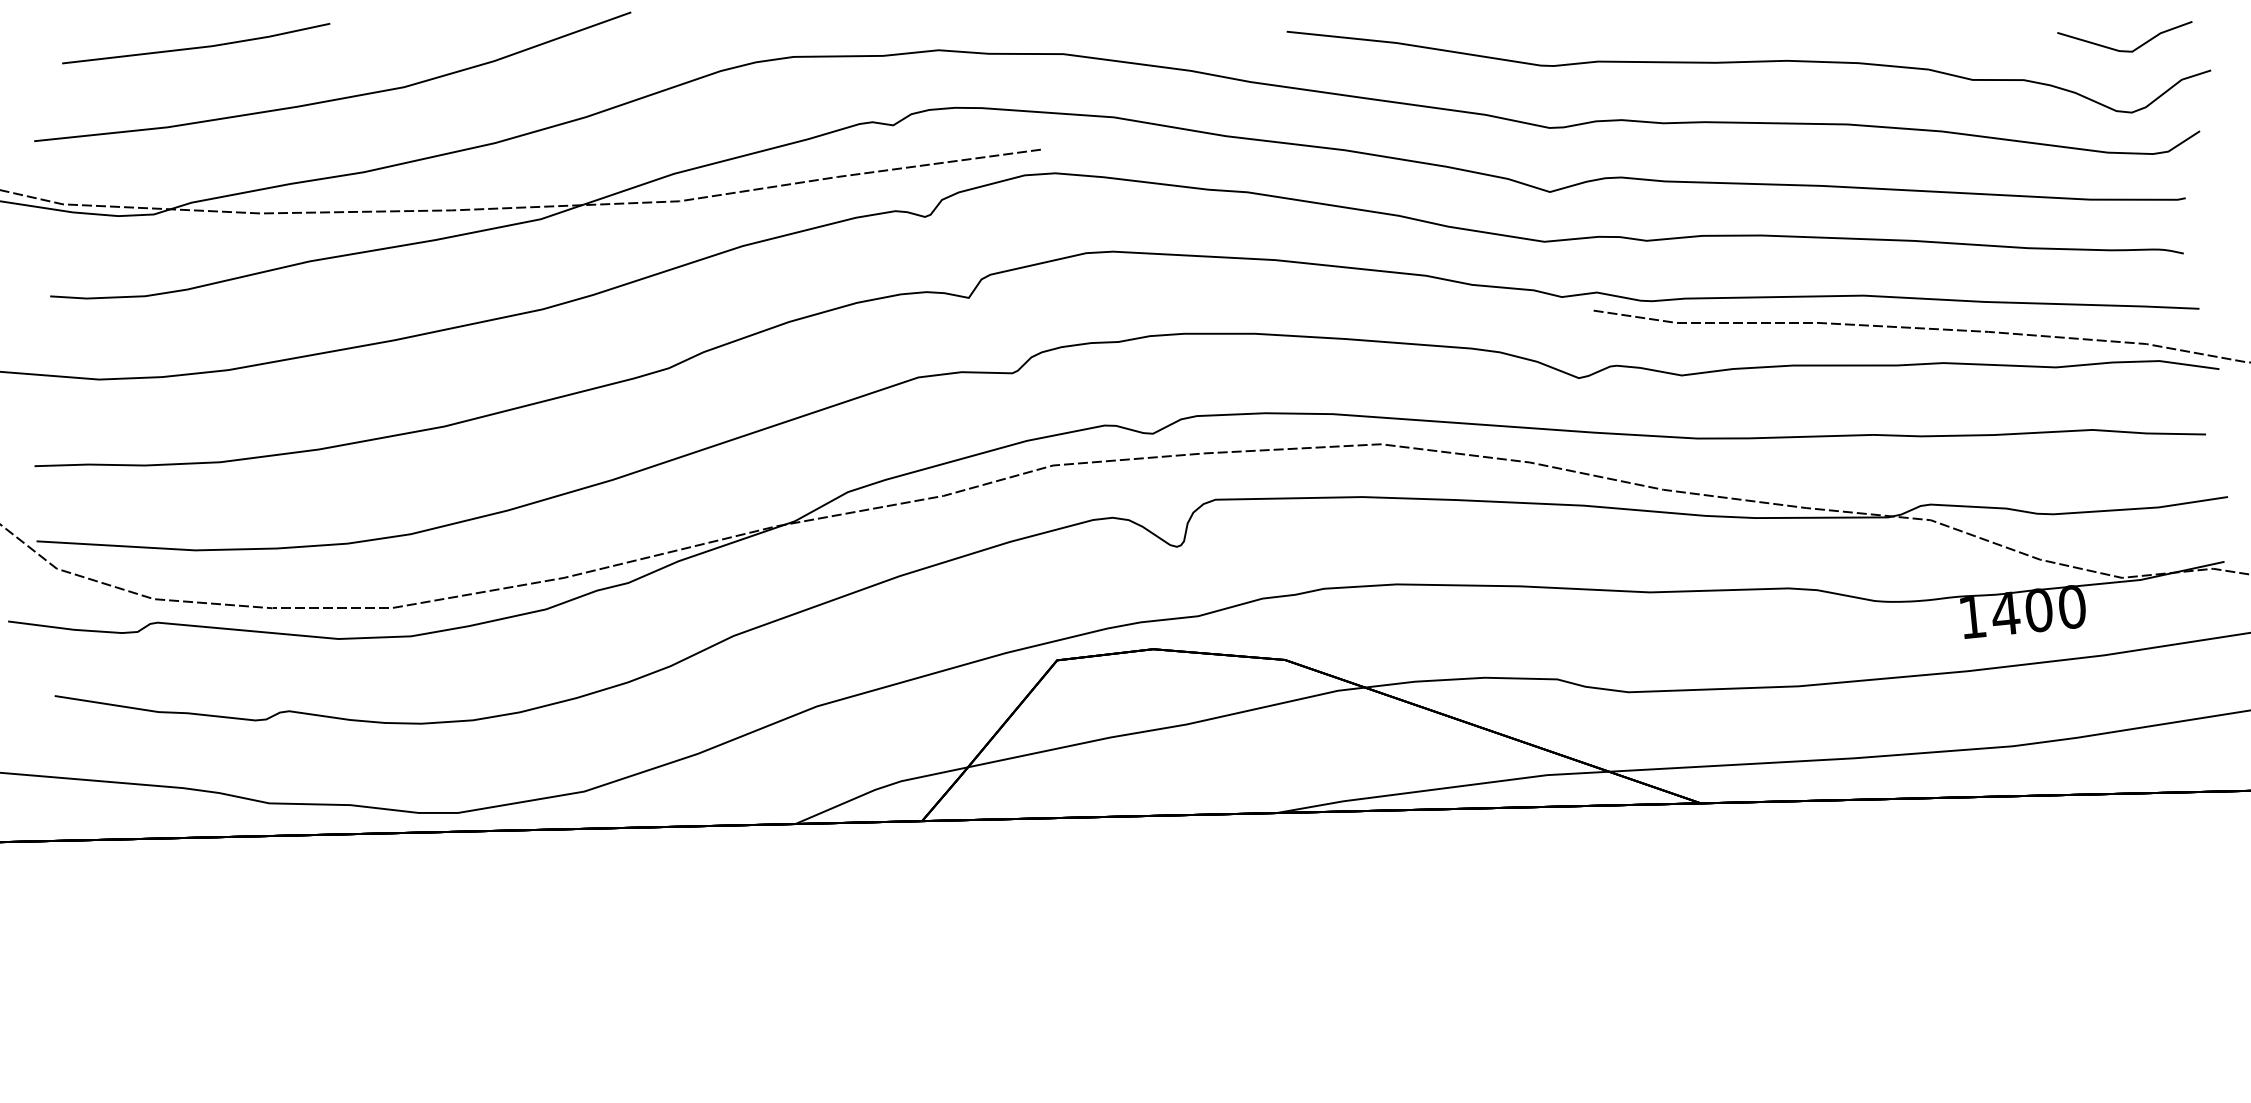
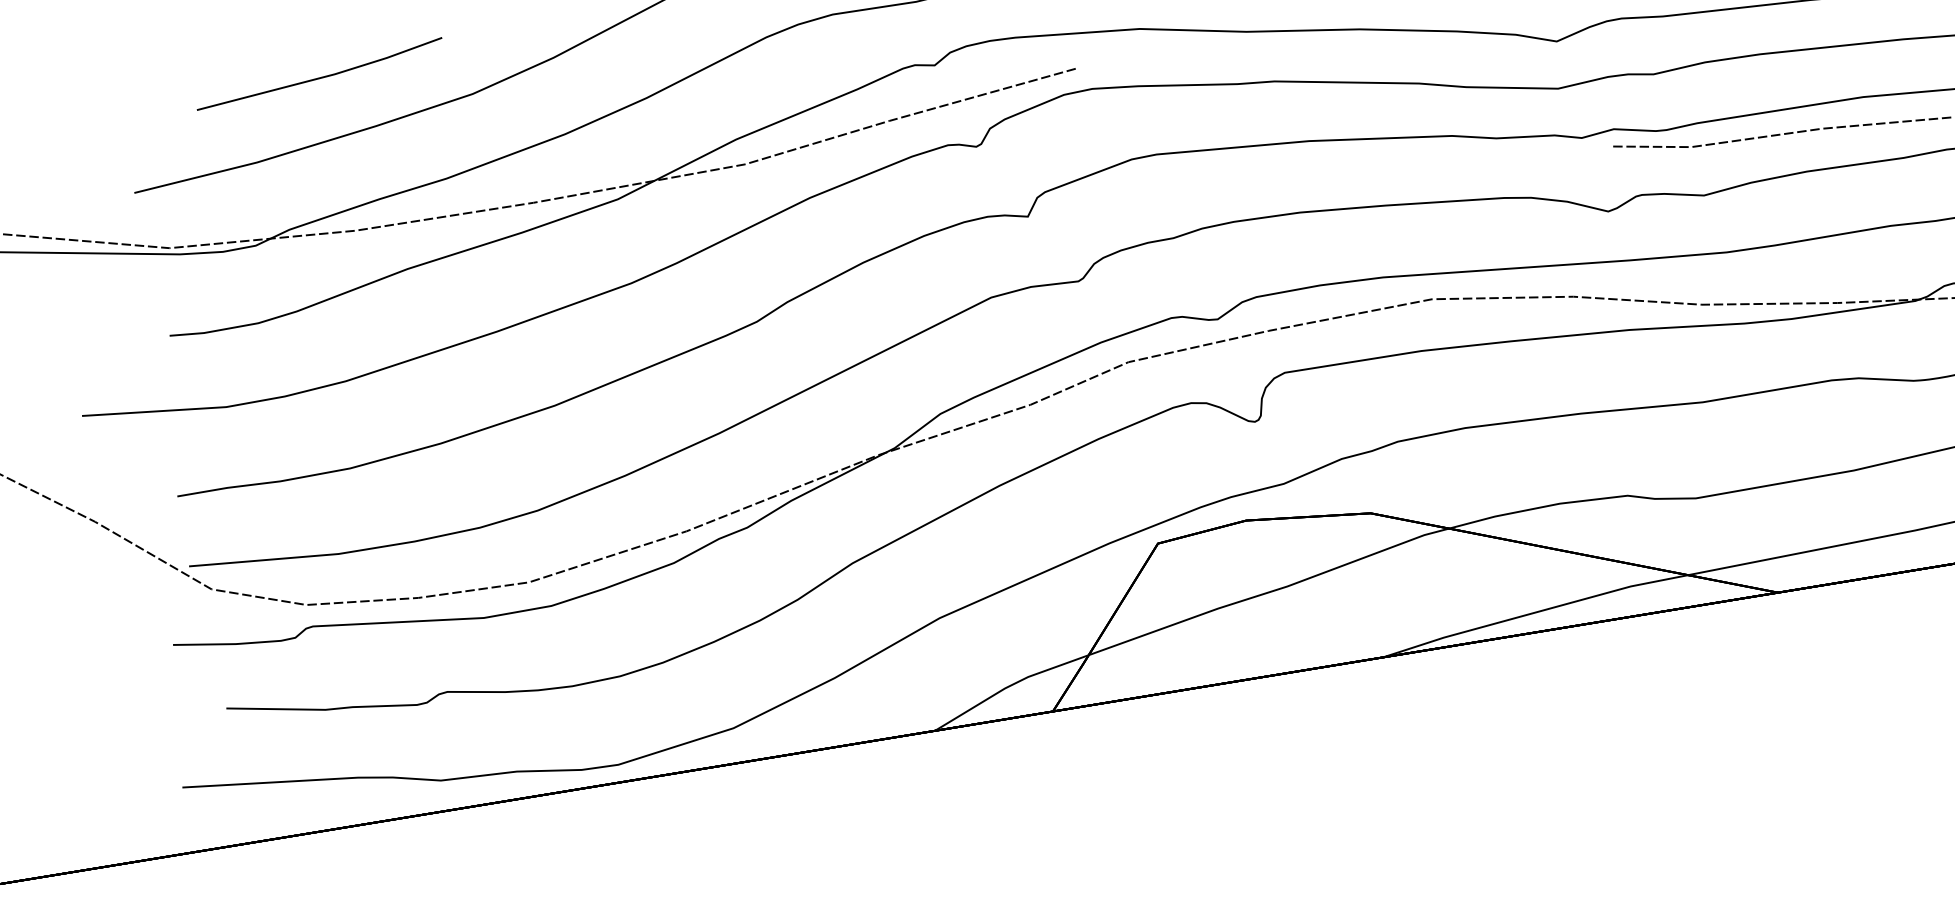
line: (198, 46) -> (322, 76), moved

